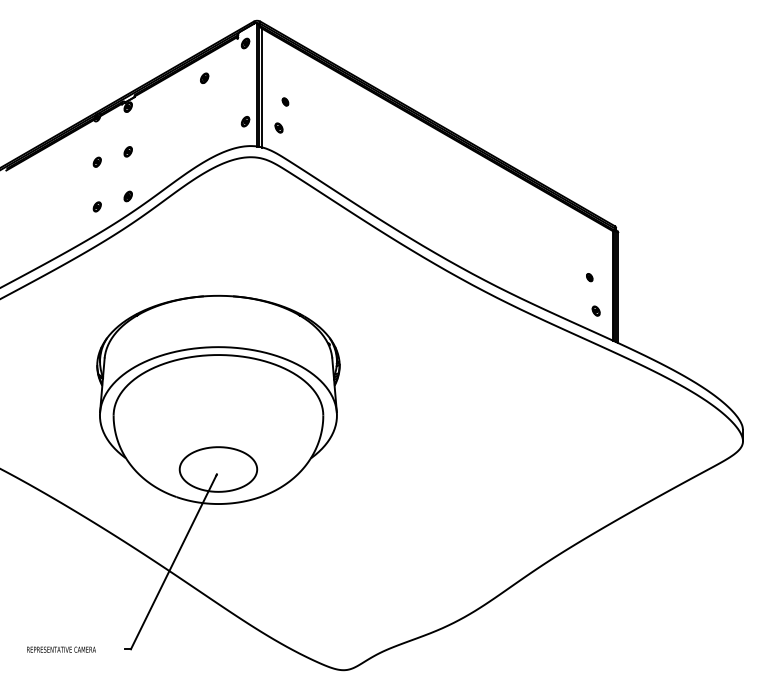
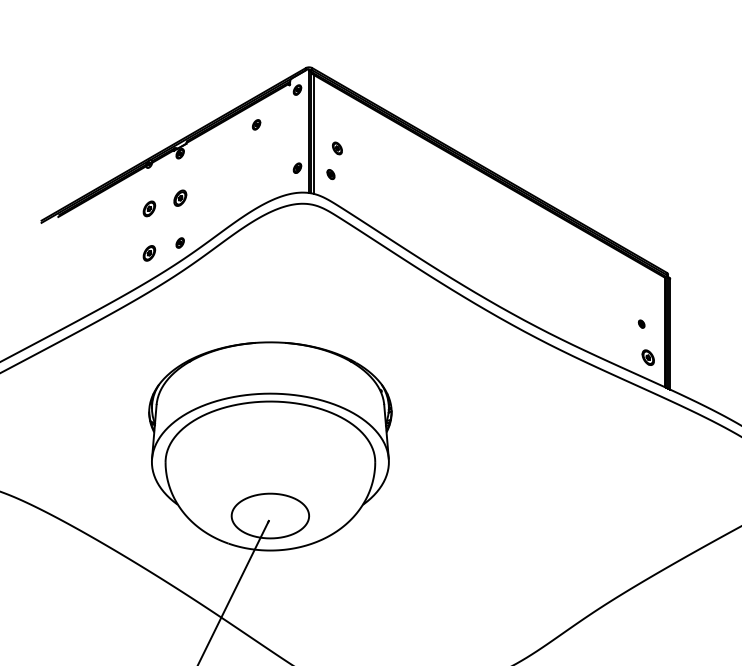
part: (285, 101) -> (337, 148), size x1.6
part: (127, 151) -> (179, 198), size x1.6
part: (96, 161) -> (148, 208), size x1.6
part: (96, 206) -> (148, 253), size x1.6
part: (595, 310) -> (647, 357), size x1.6

